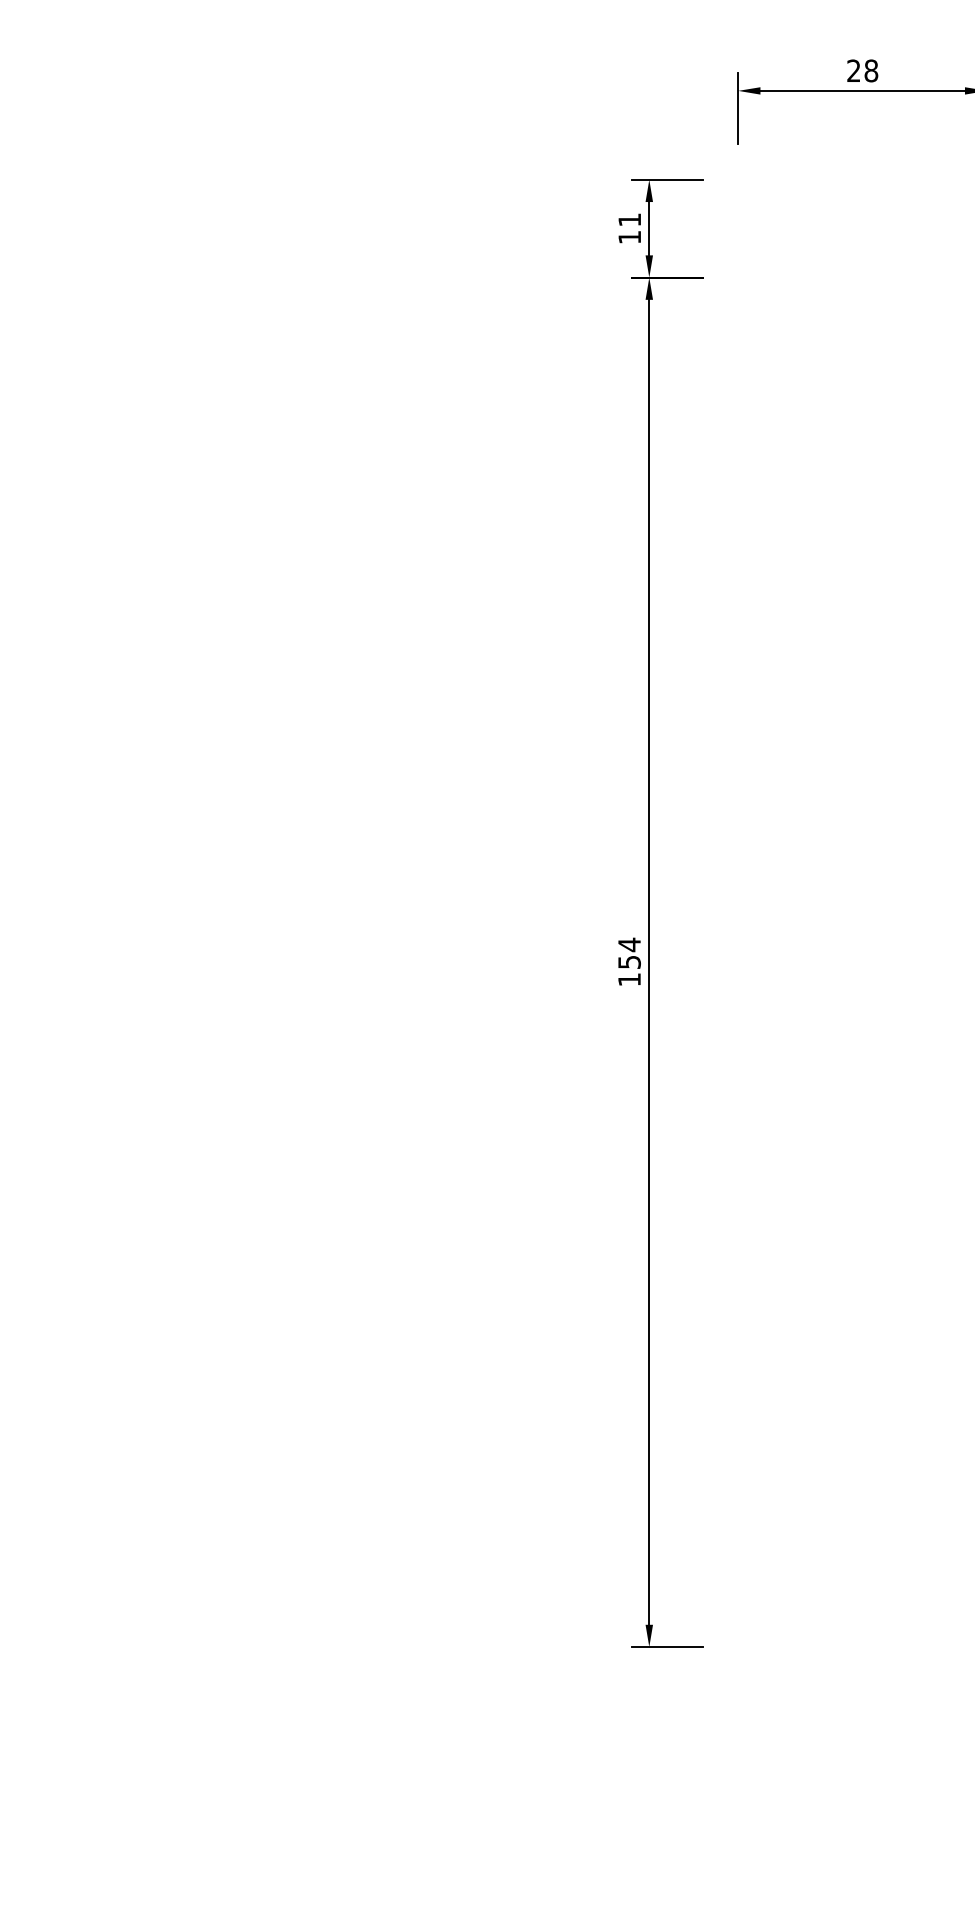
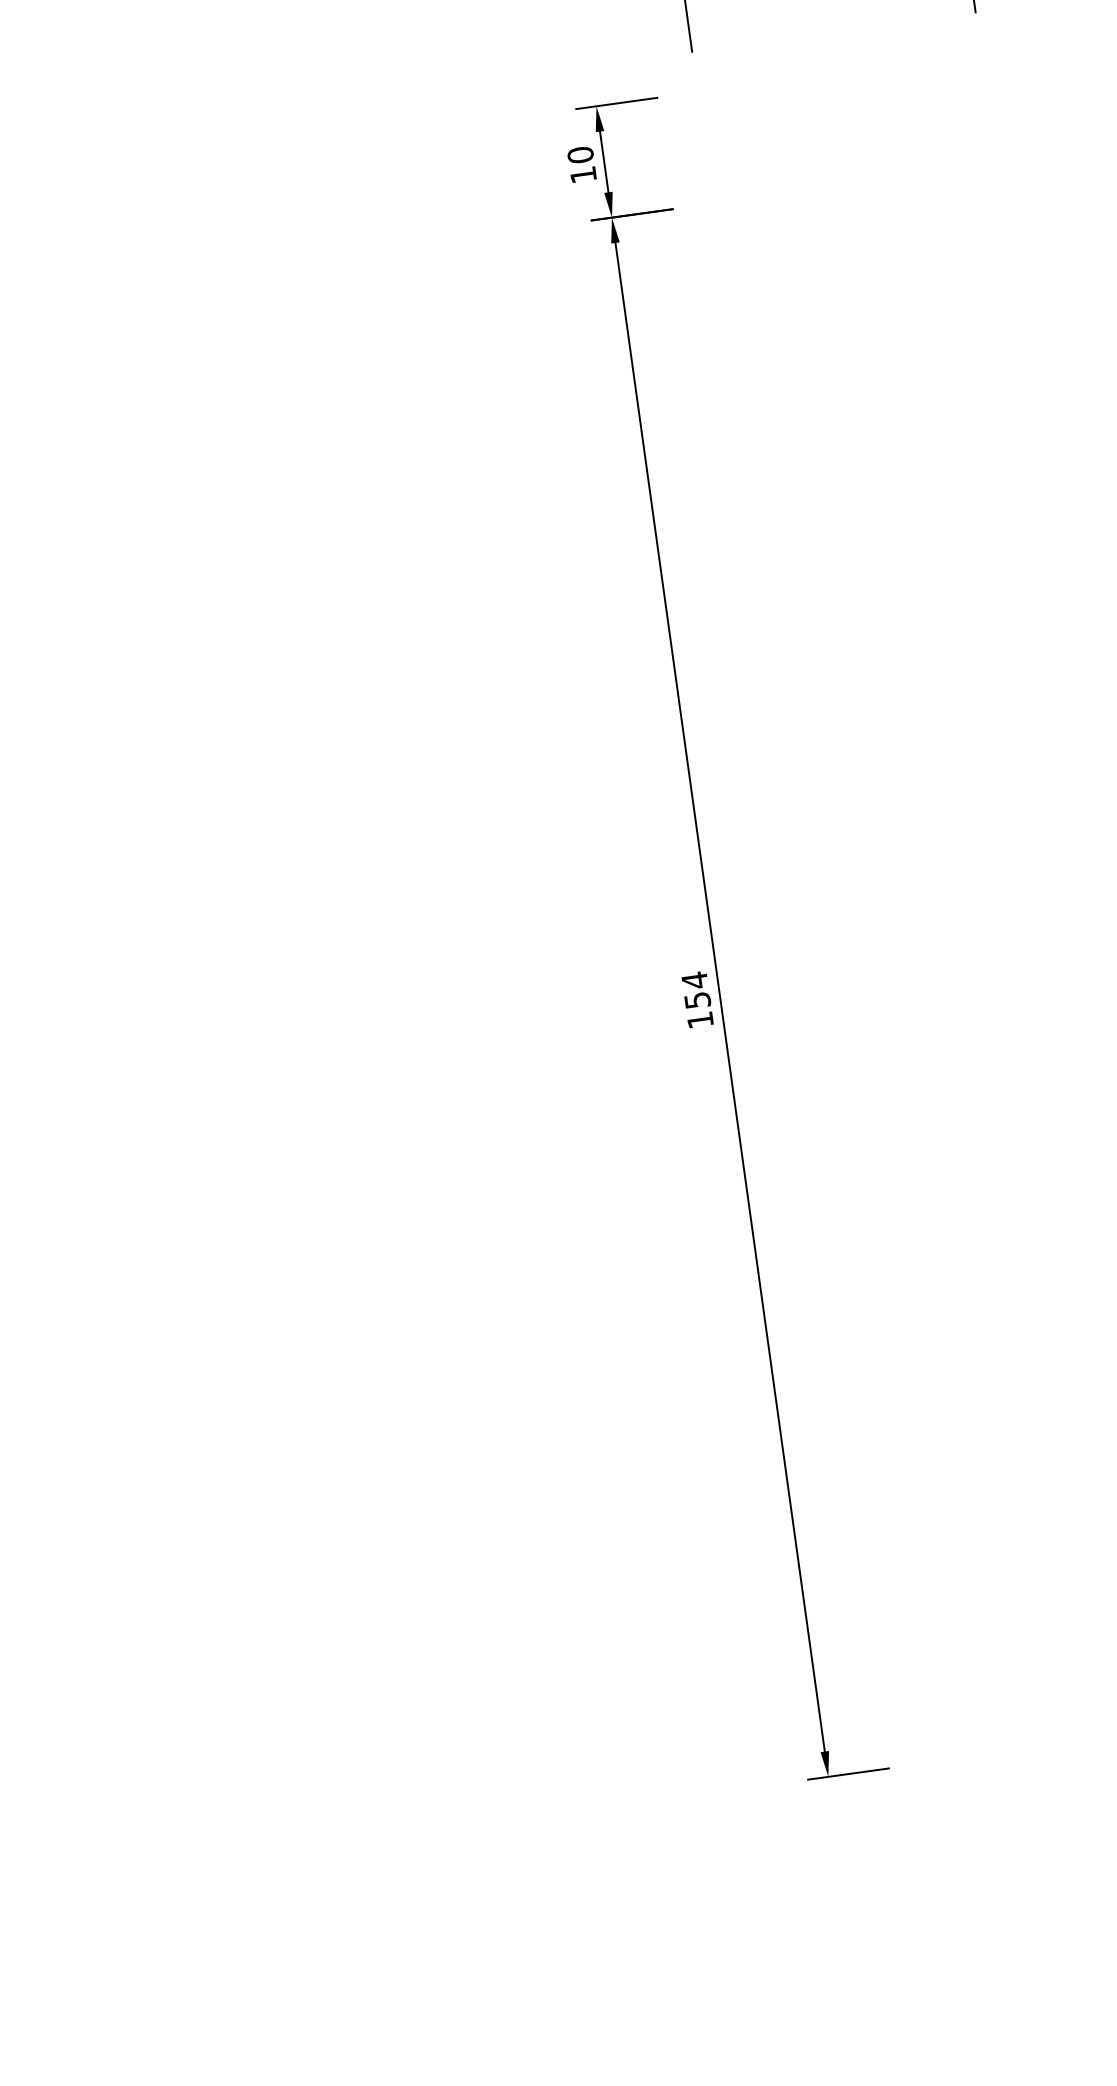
text: (629, 219) -> (580, 154), 11 -> 10

